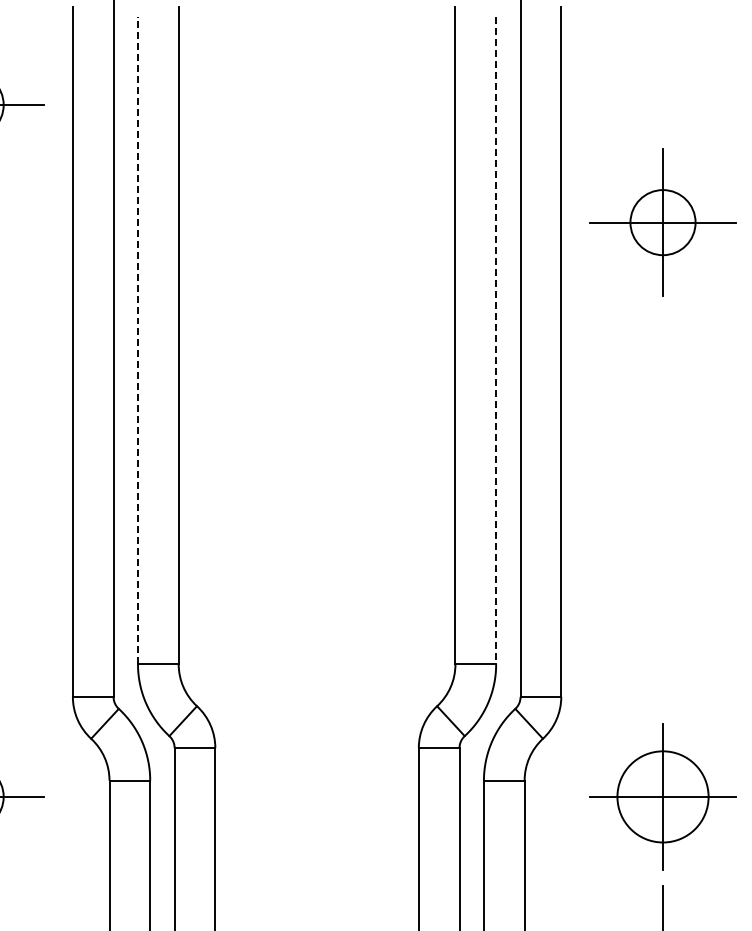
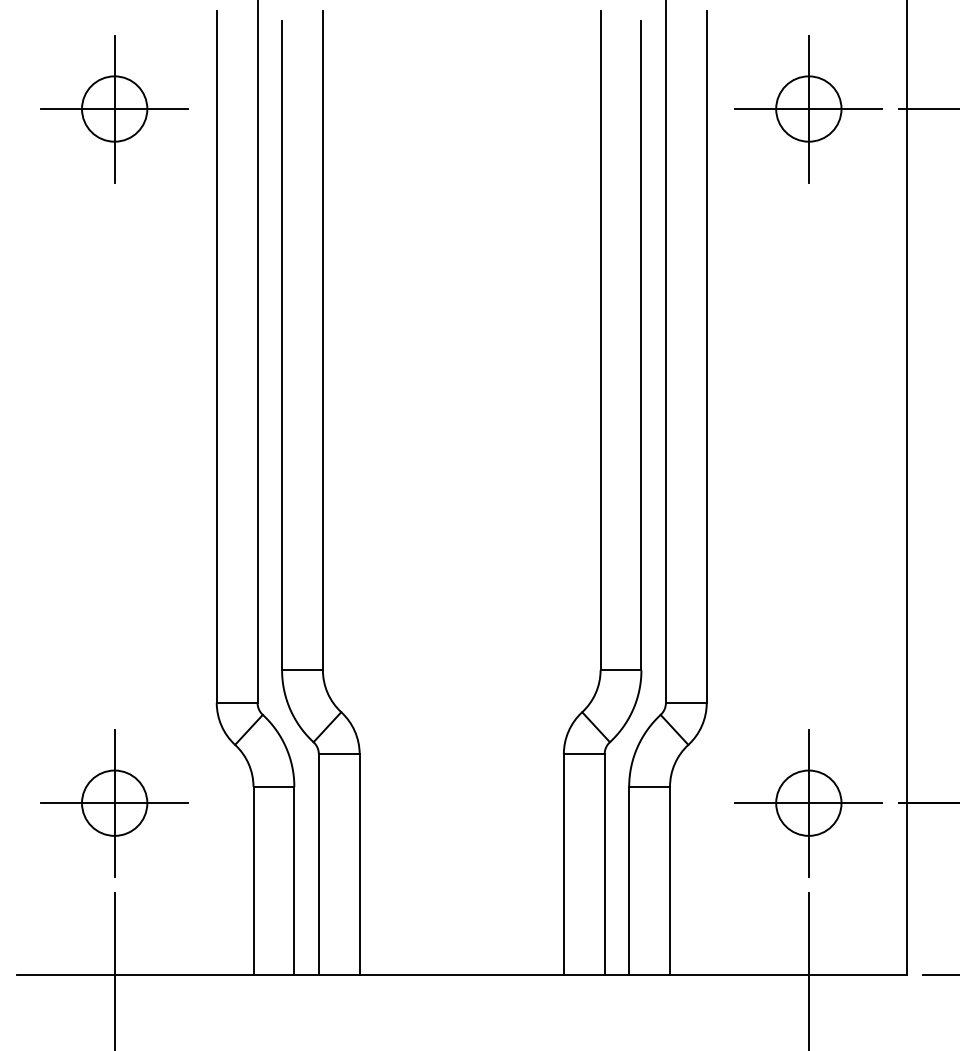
part: (662, 223) -> (808, 109), moved
line: (138, 340) -> (282, 345), dashed -> solid
line: (496, 340) -> (641, 345), dashed -> solid
circle: (662, 796) -> (808, 802), size x0.71

